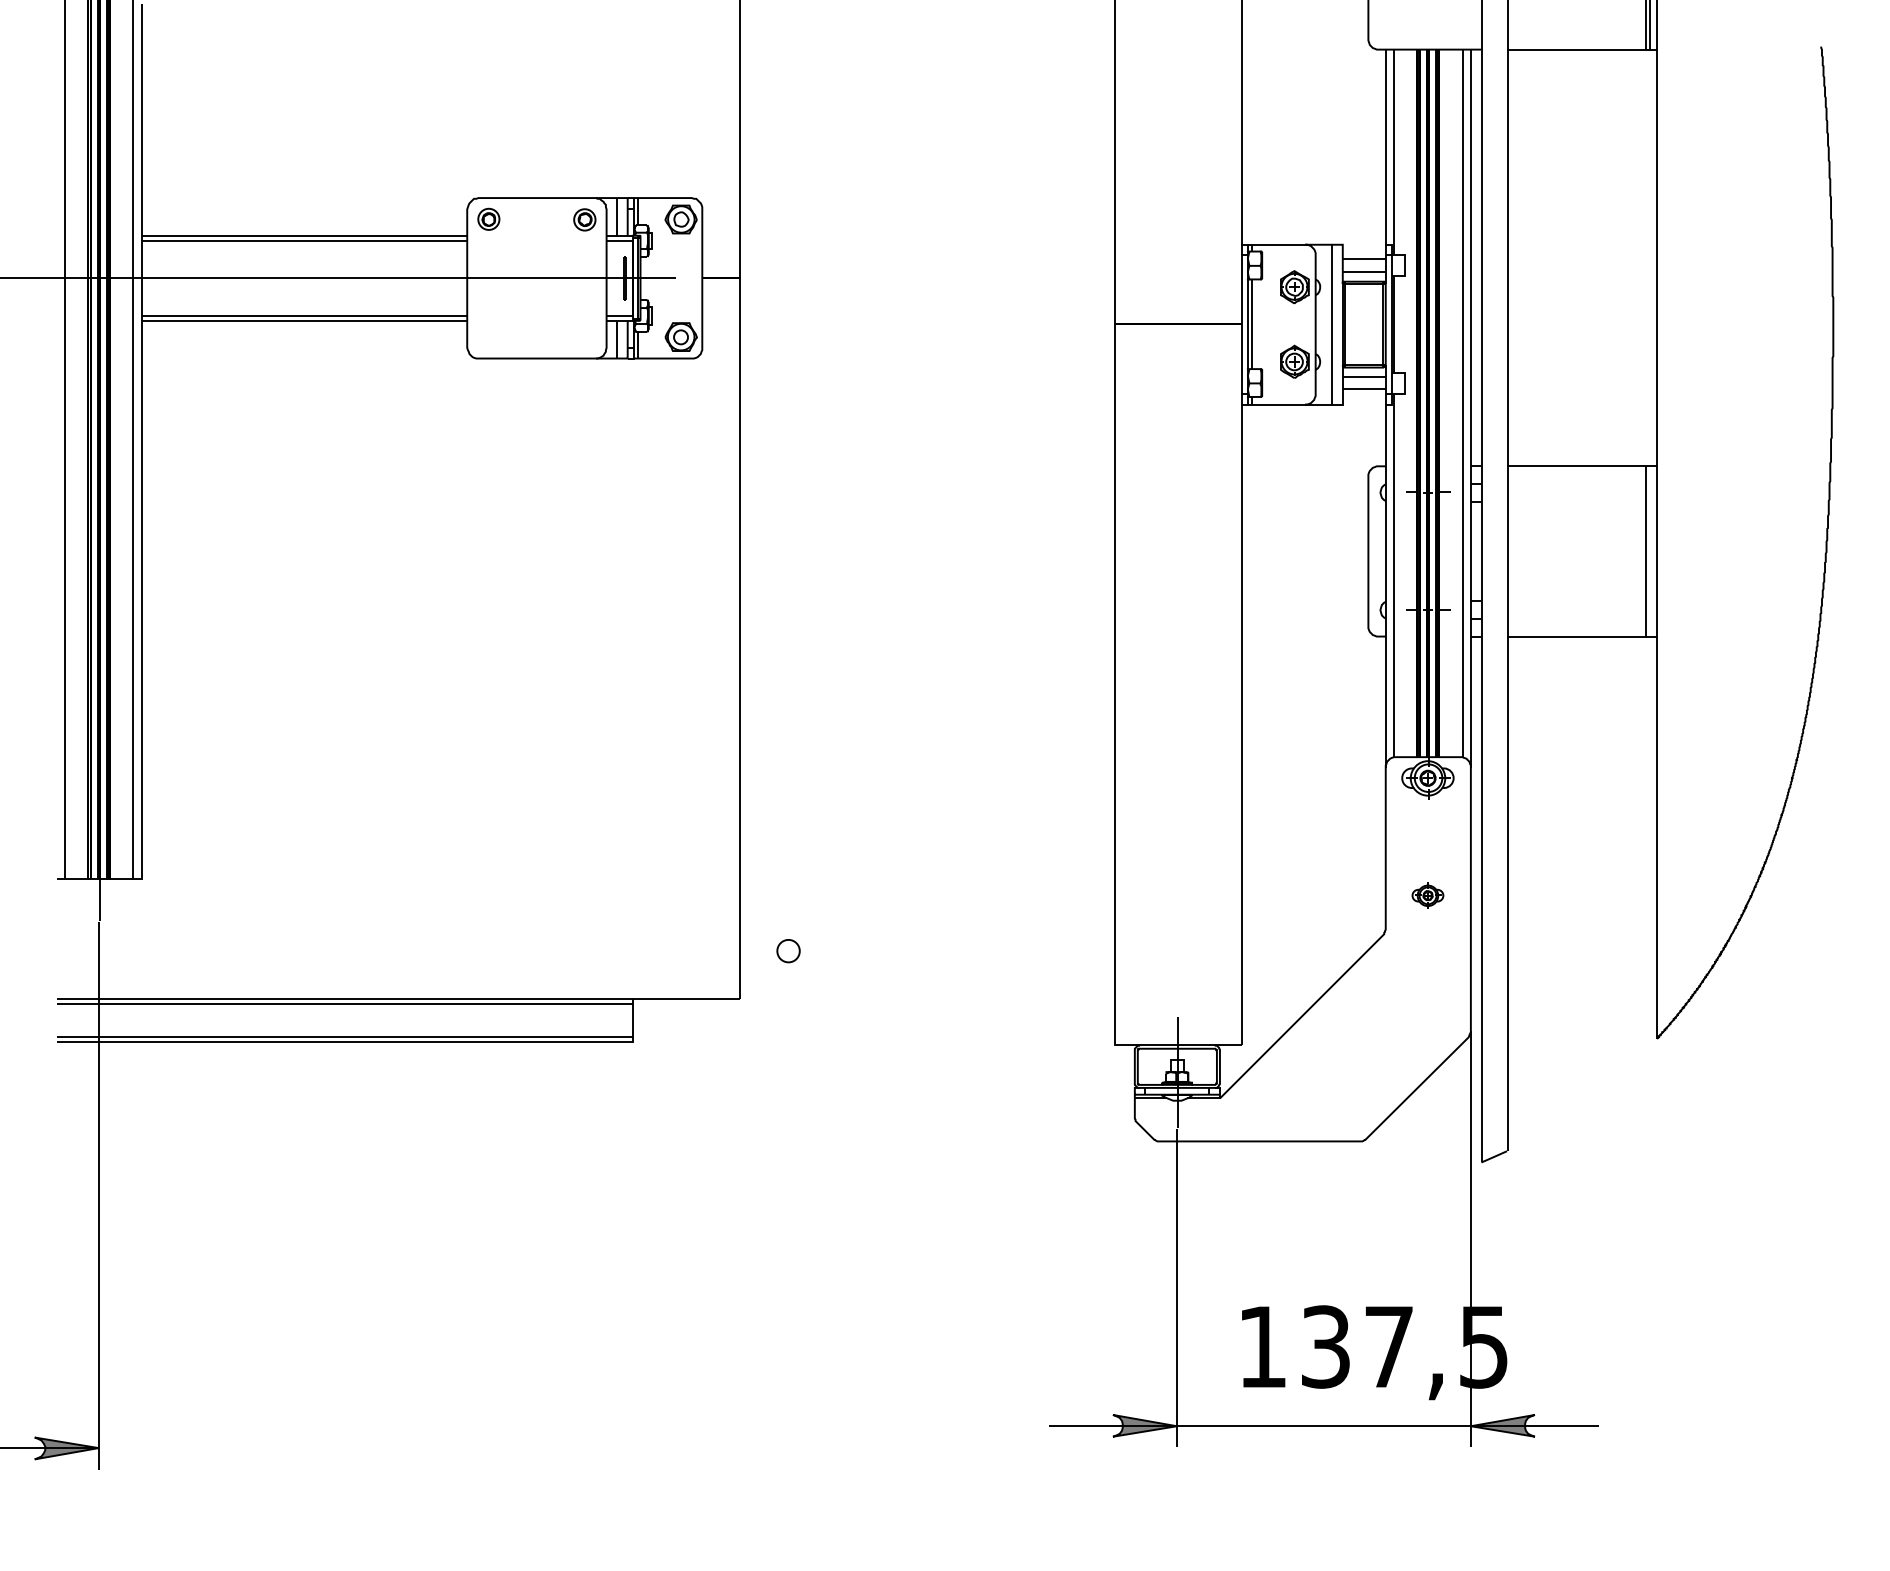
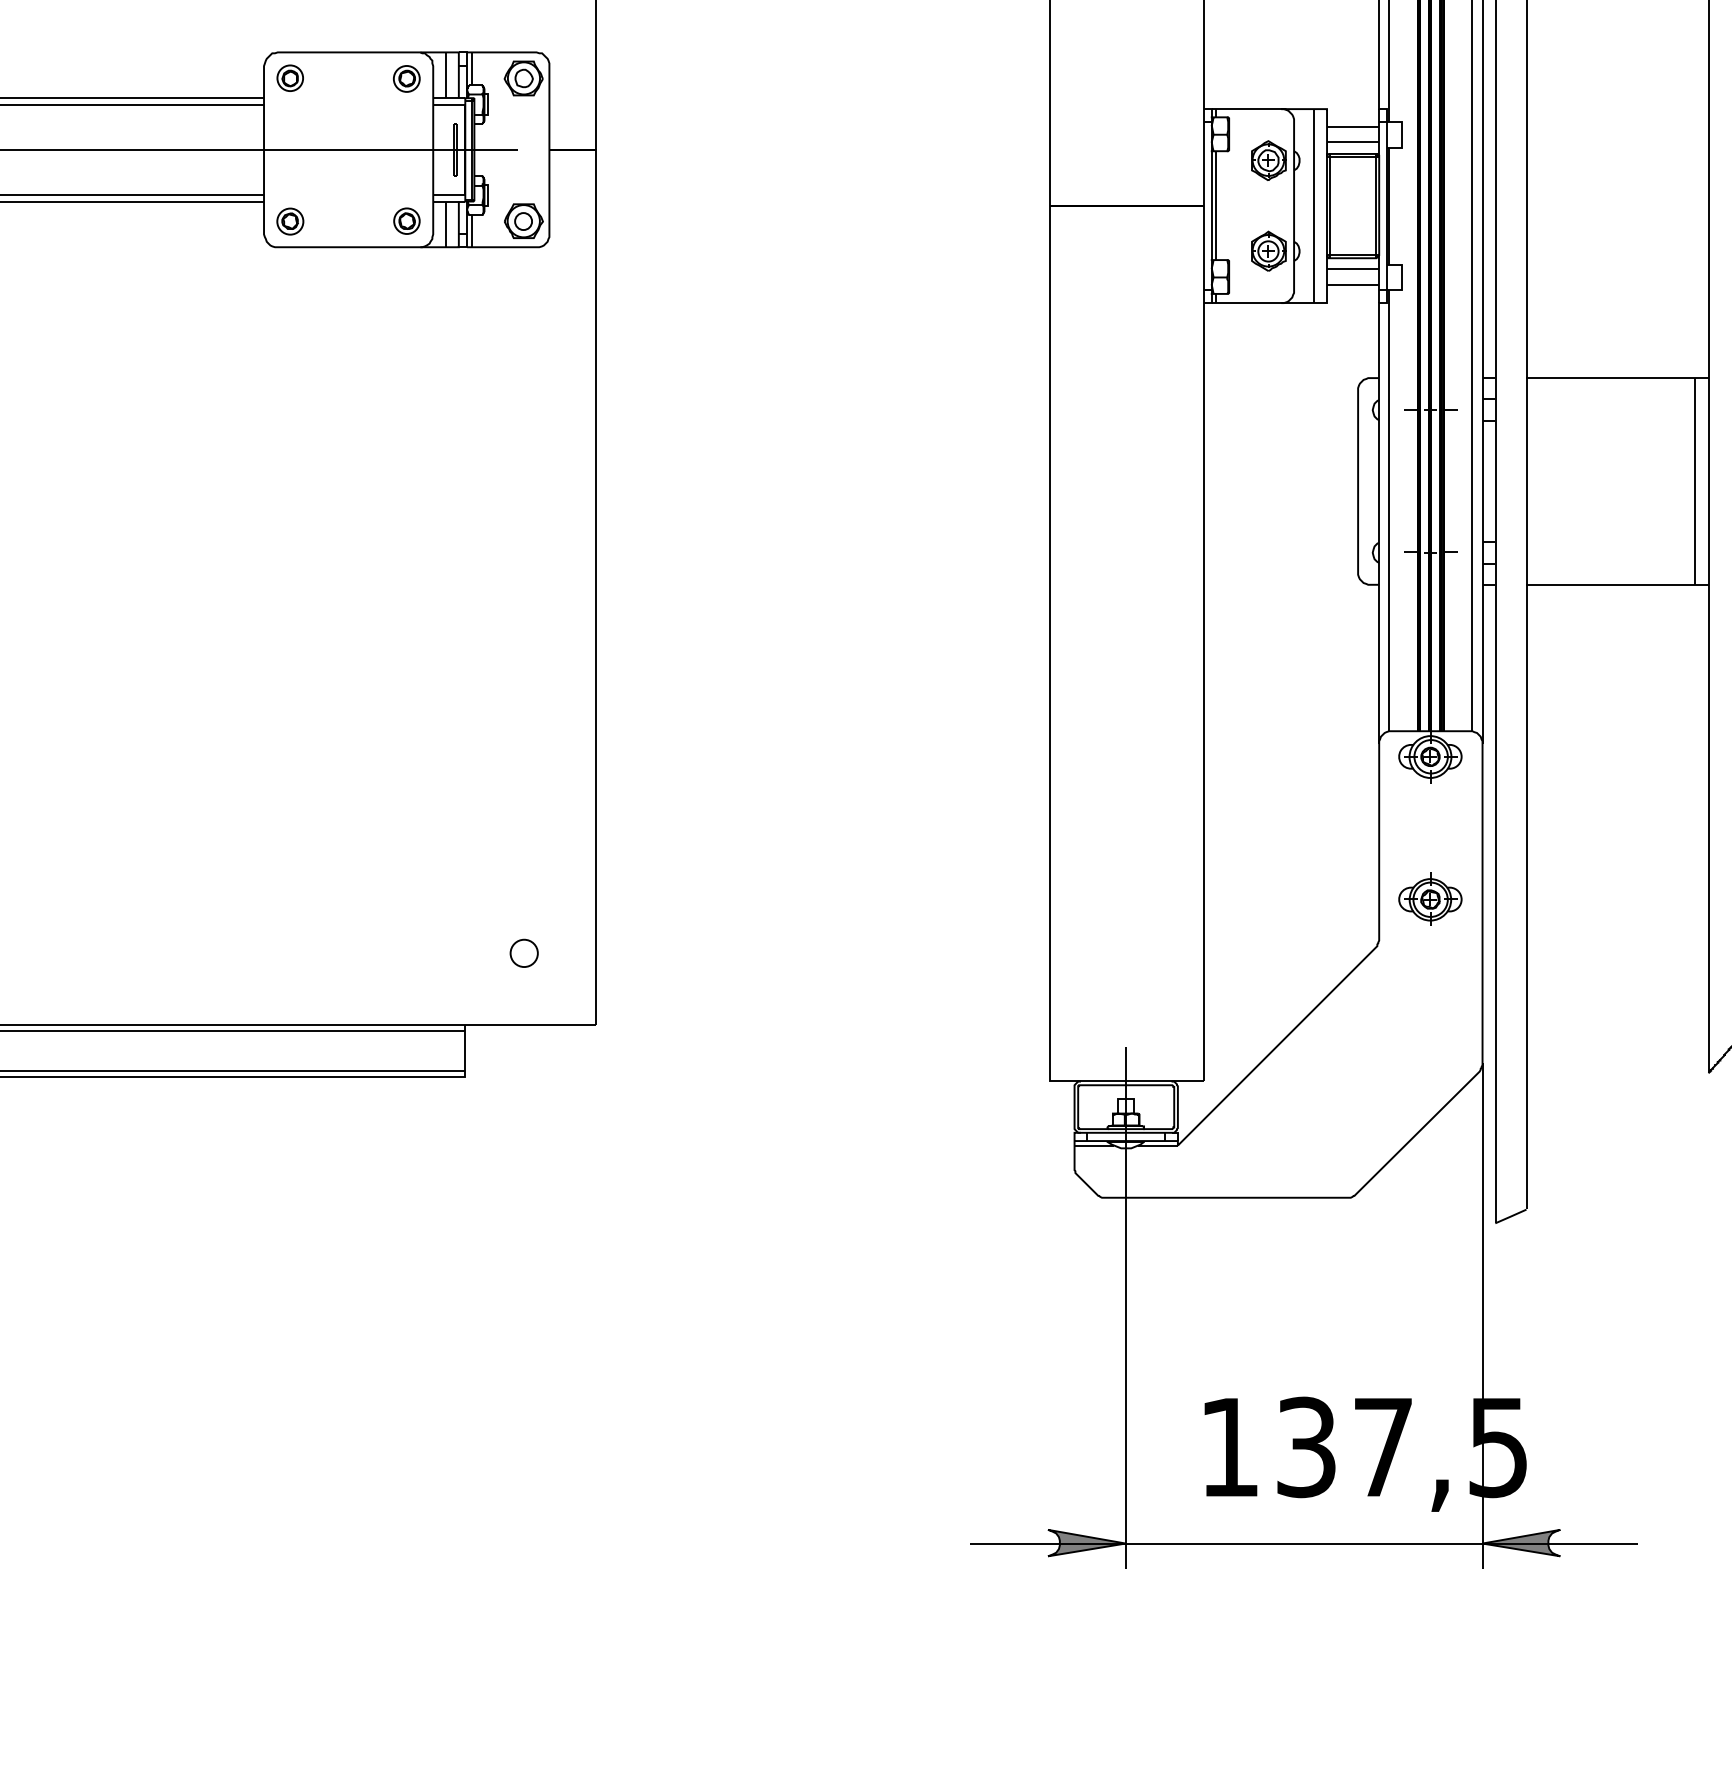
part: (488, 336) -> (289, 220), added
part: (584, 336) -> (406, 220), added
part: (1427, 895) -> (1429, 899), size x1.67
circle: (788, 951) -> (524, 953), moved

